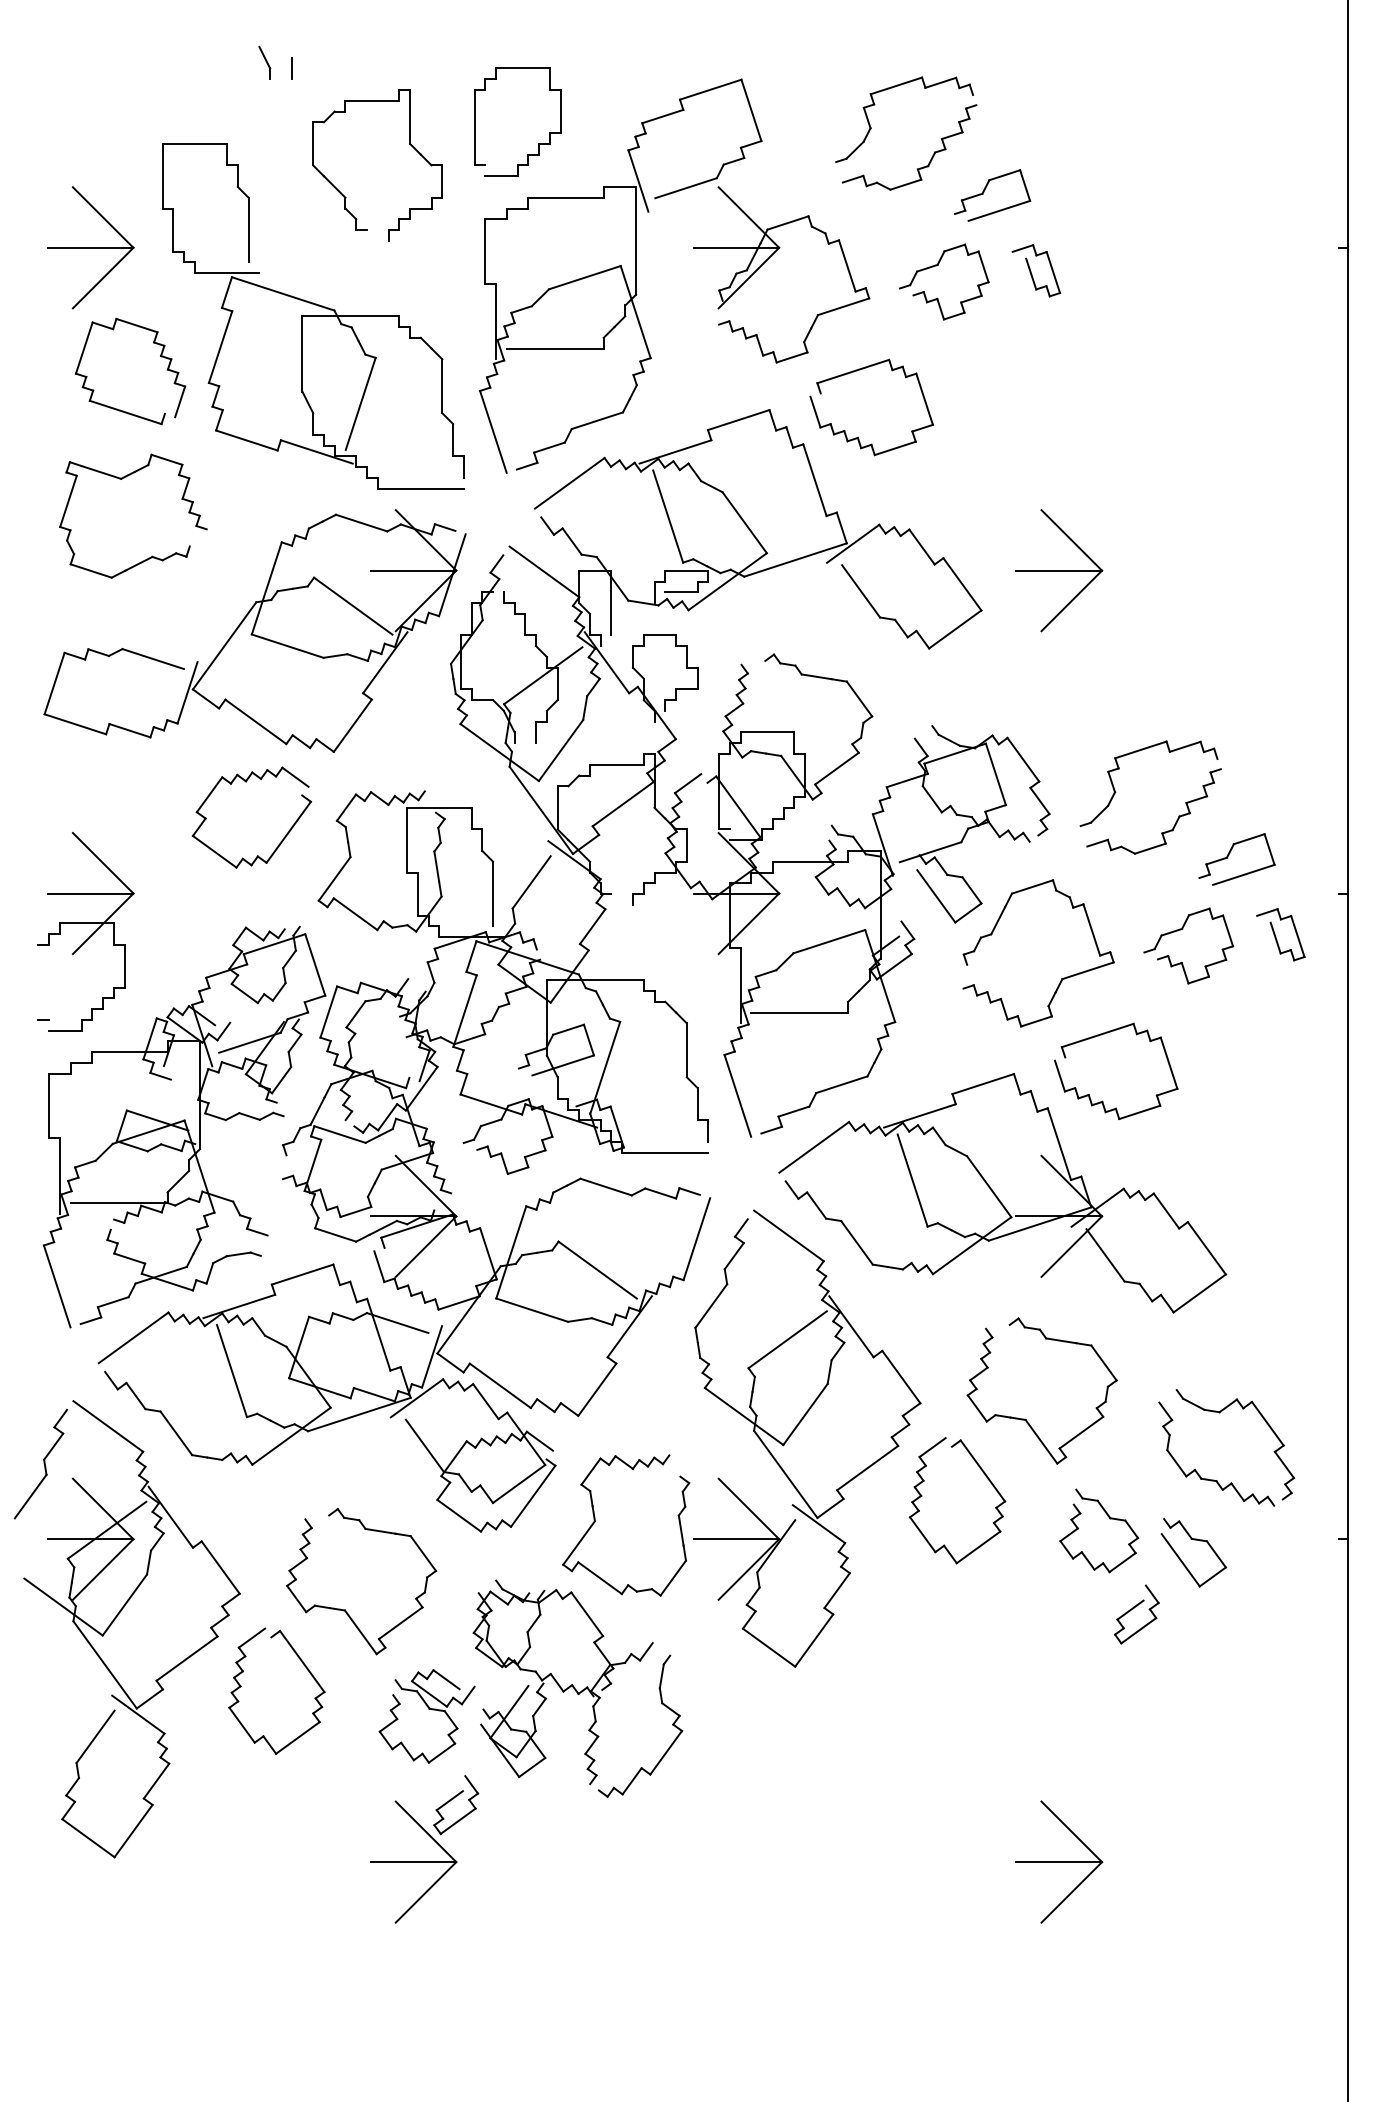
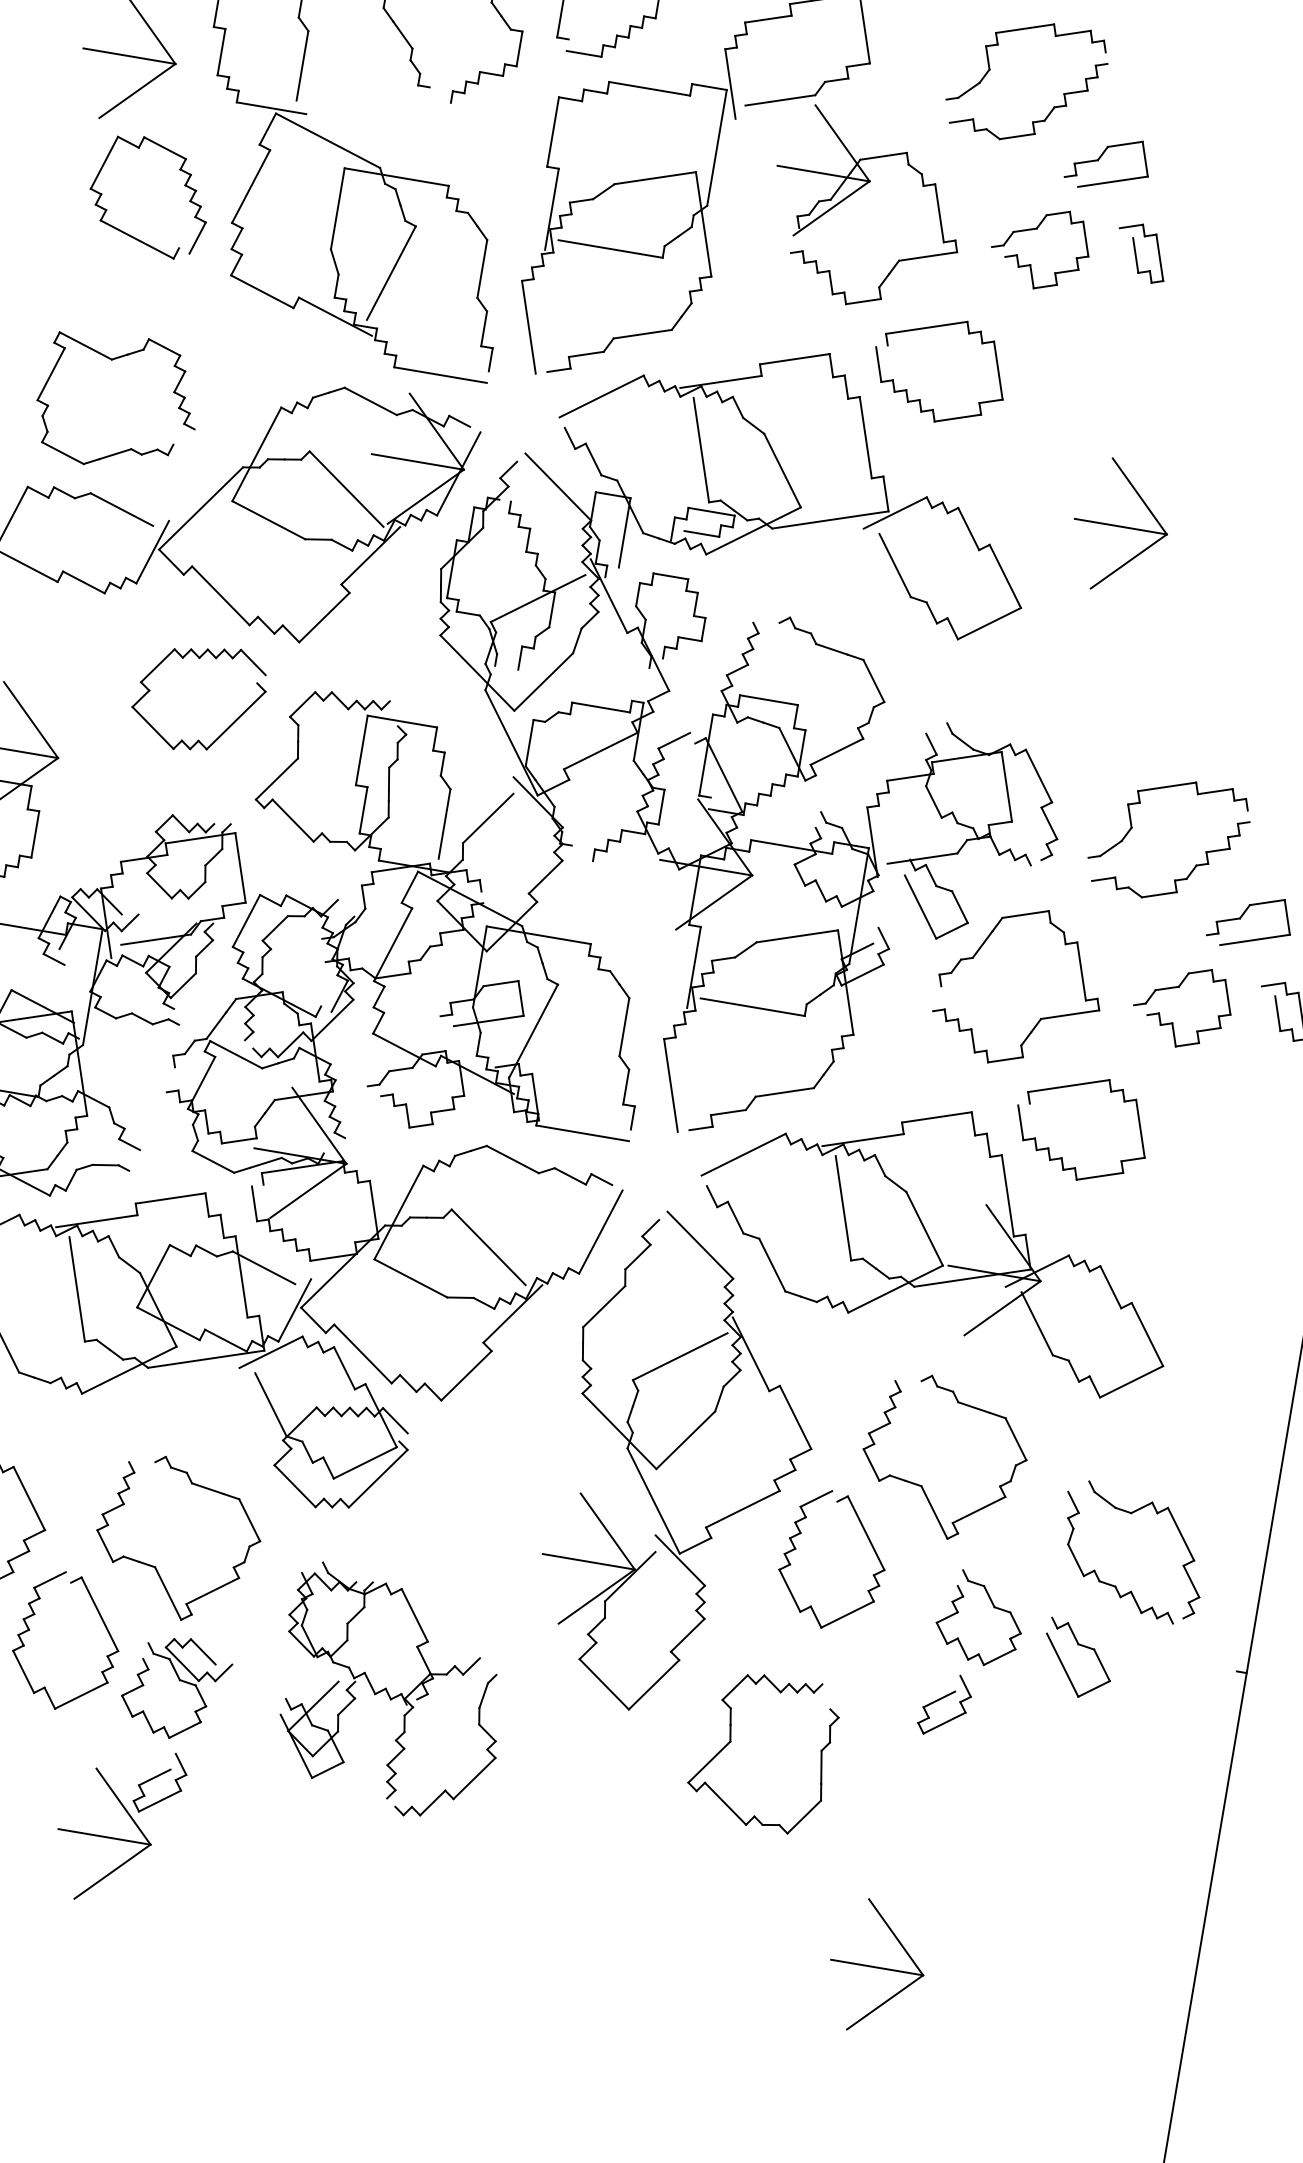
part: (122, 479) -> (113, 360), moved
part: (1059, 570) -> (1121, 526), moved
part: (595, 1522) -> (730, 1743), moved
part: (1136, 1614) -> (945, 1705), moved
part: (428, 1709) -> (178, 1680), moved
part: (424, 1861) -> (116, 1838), moved

